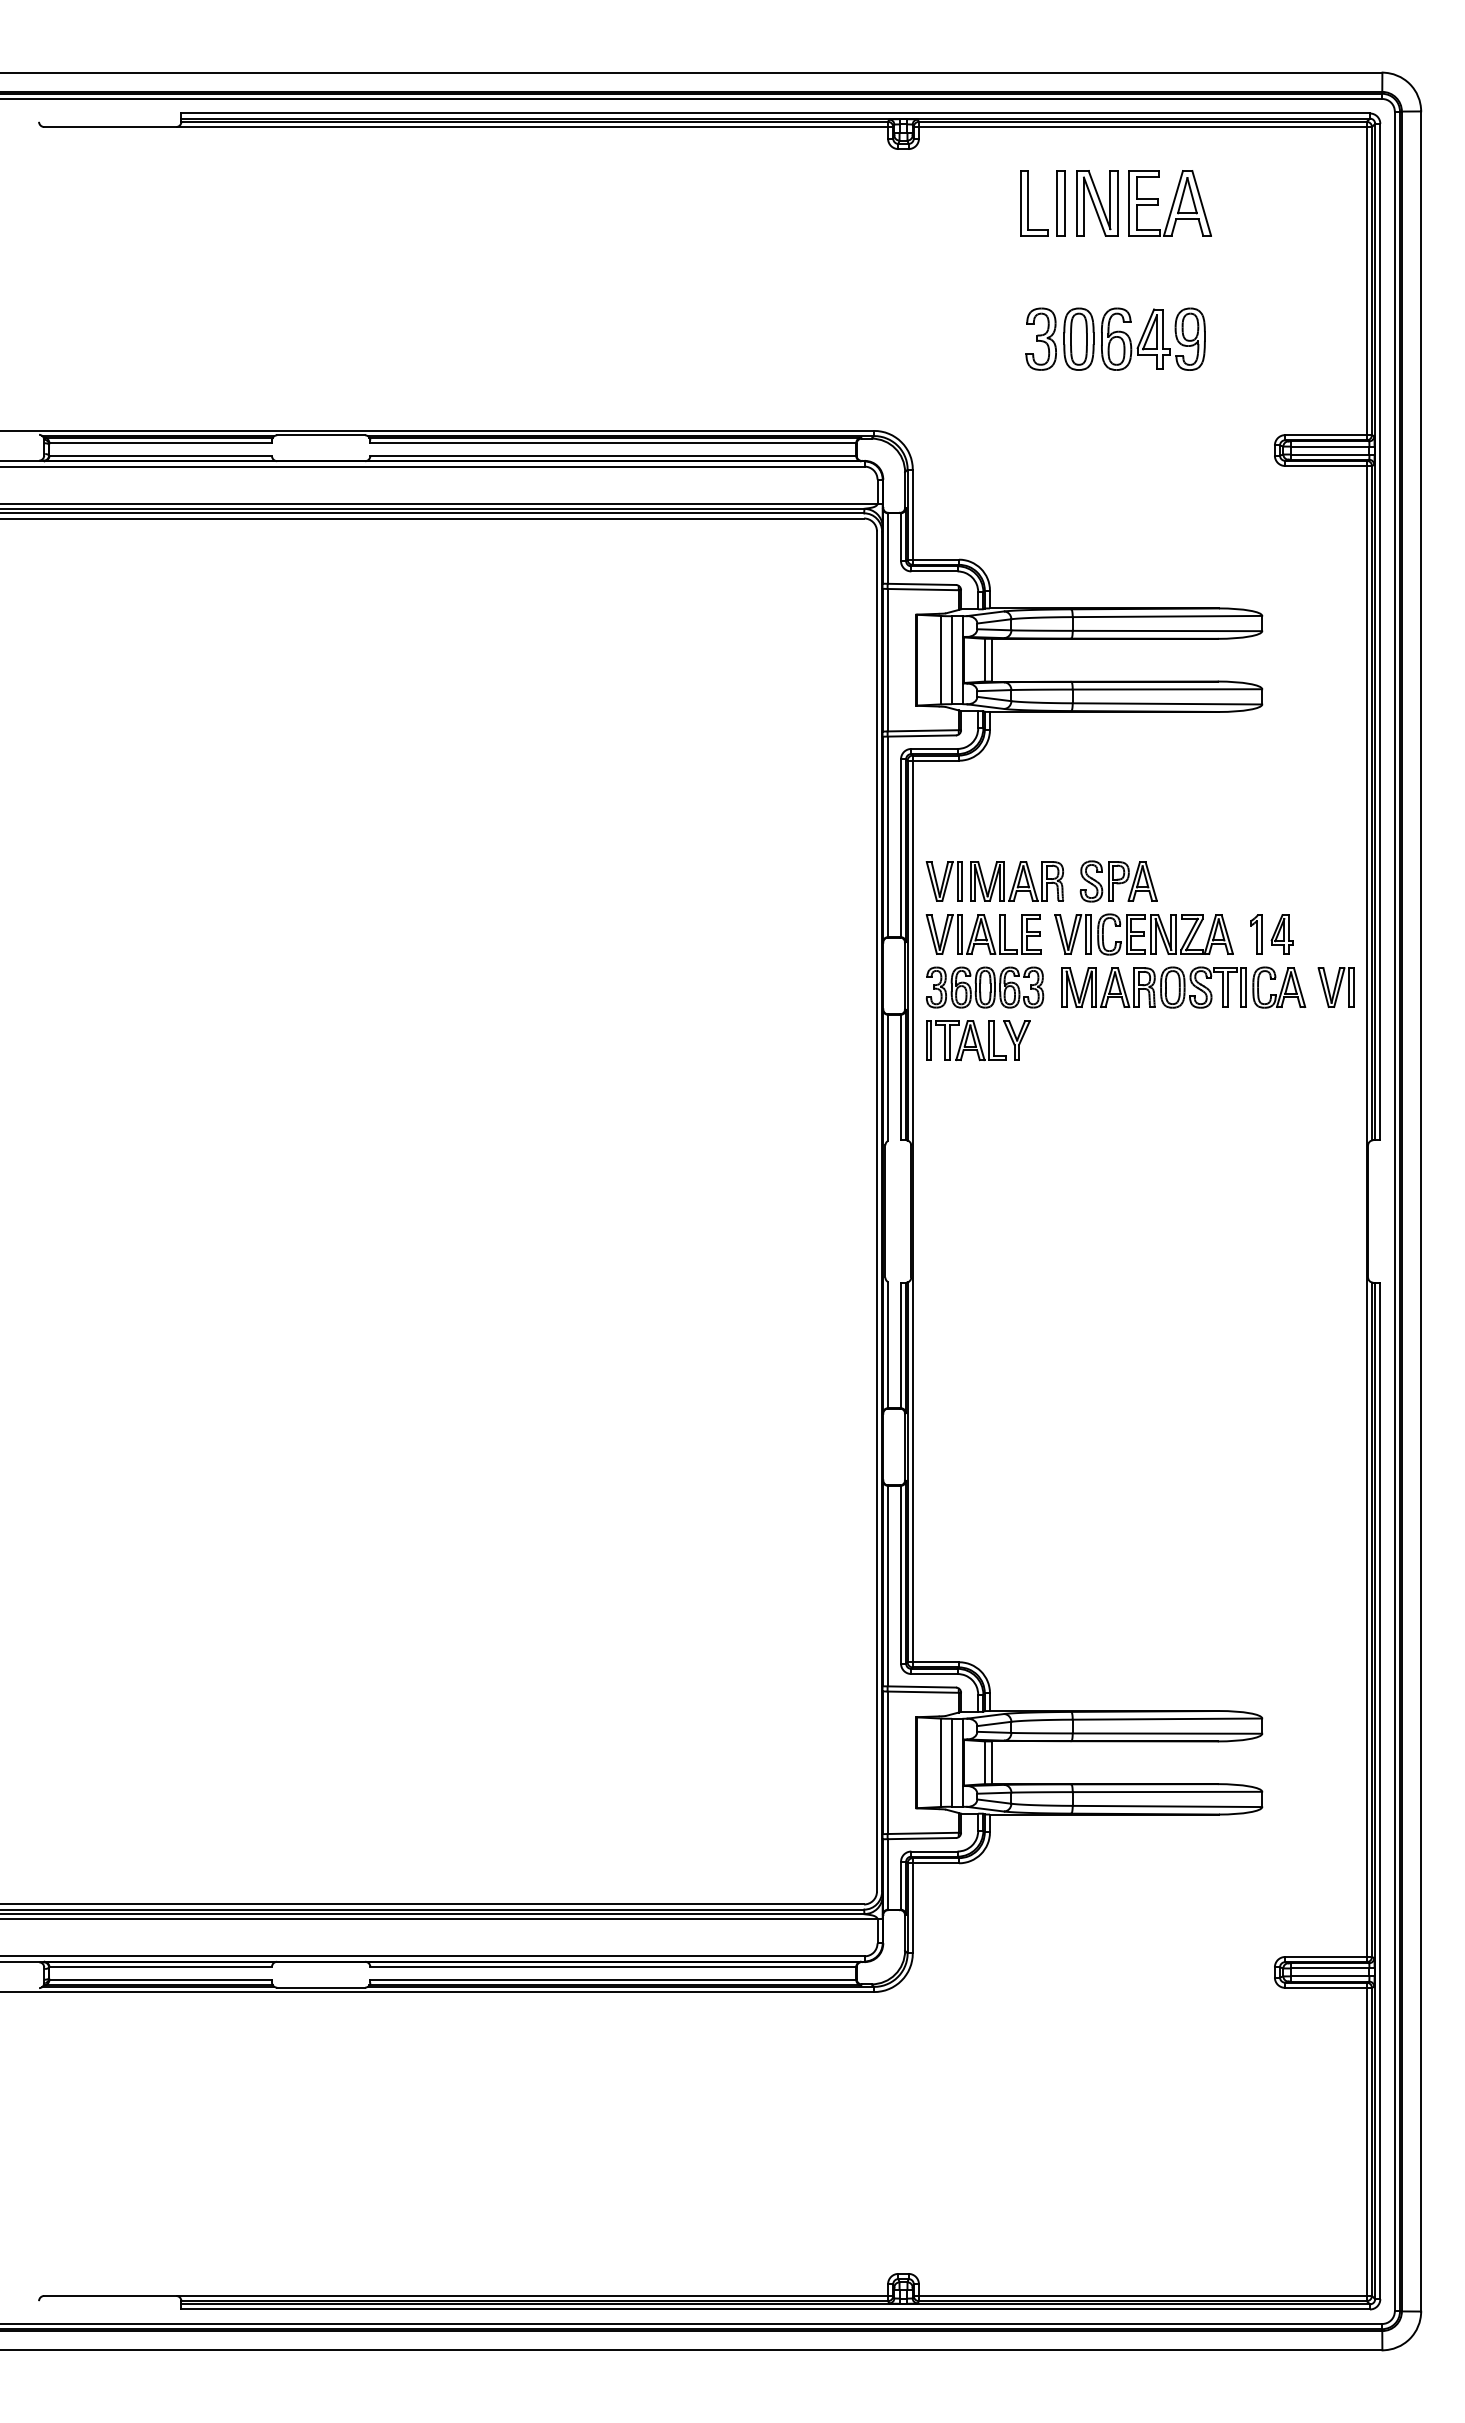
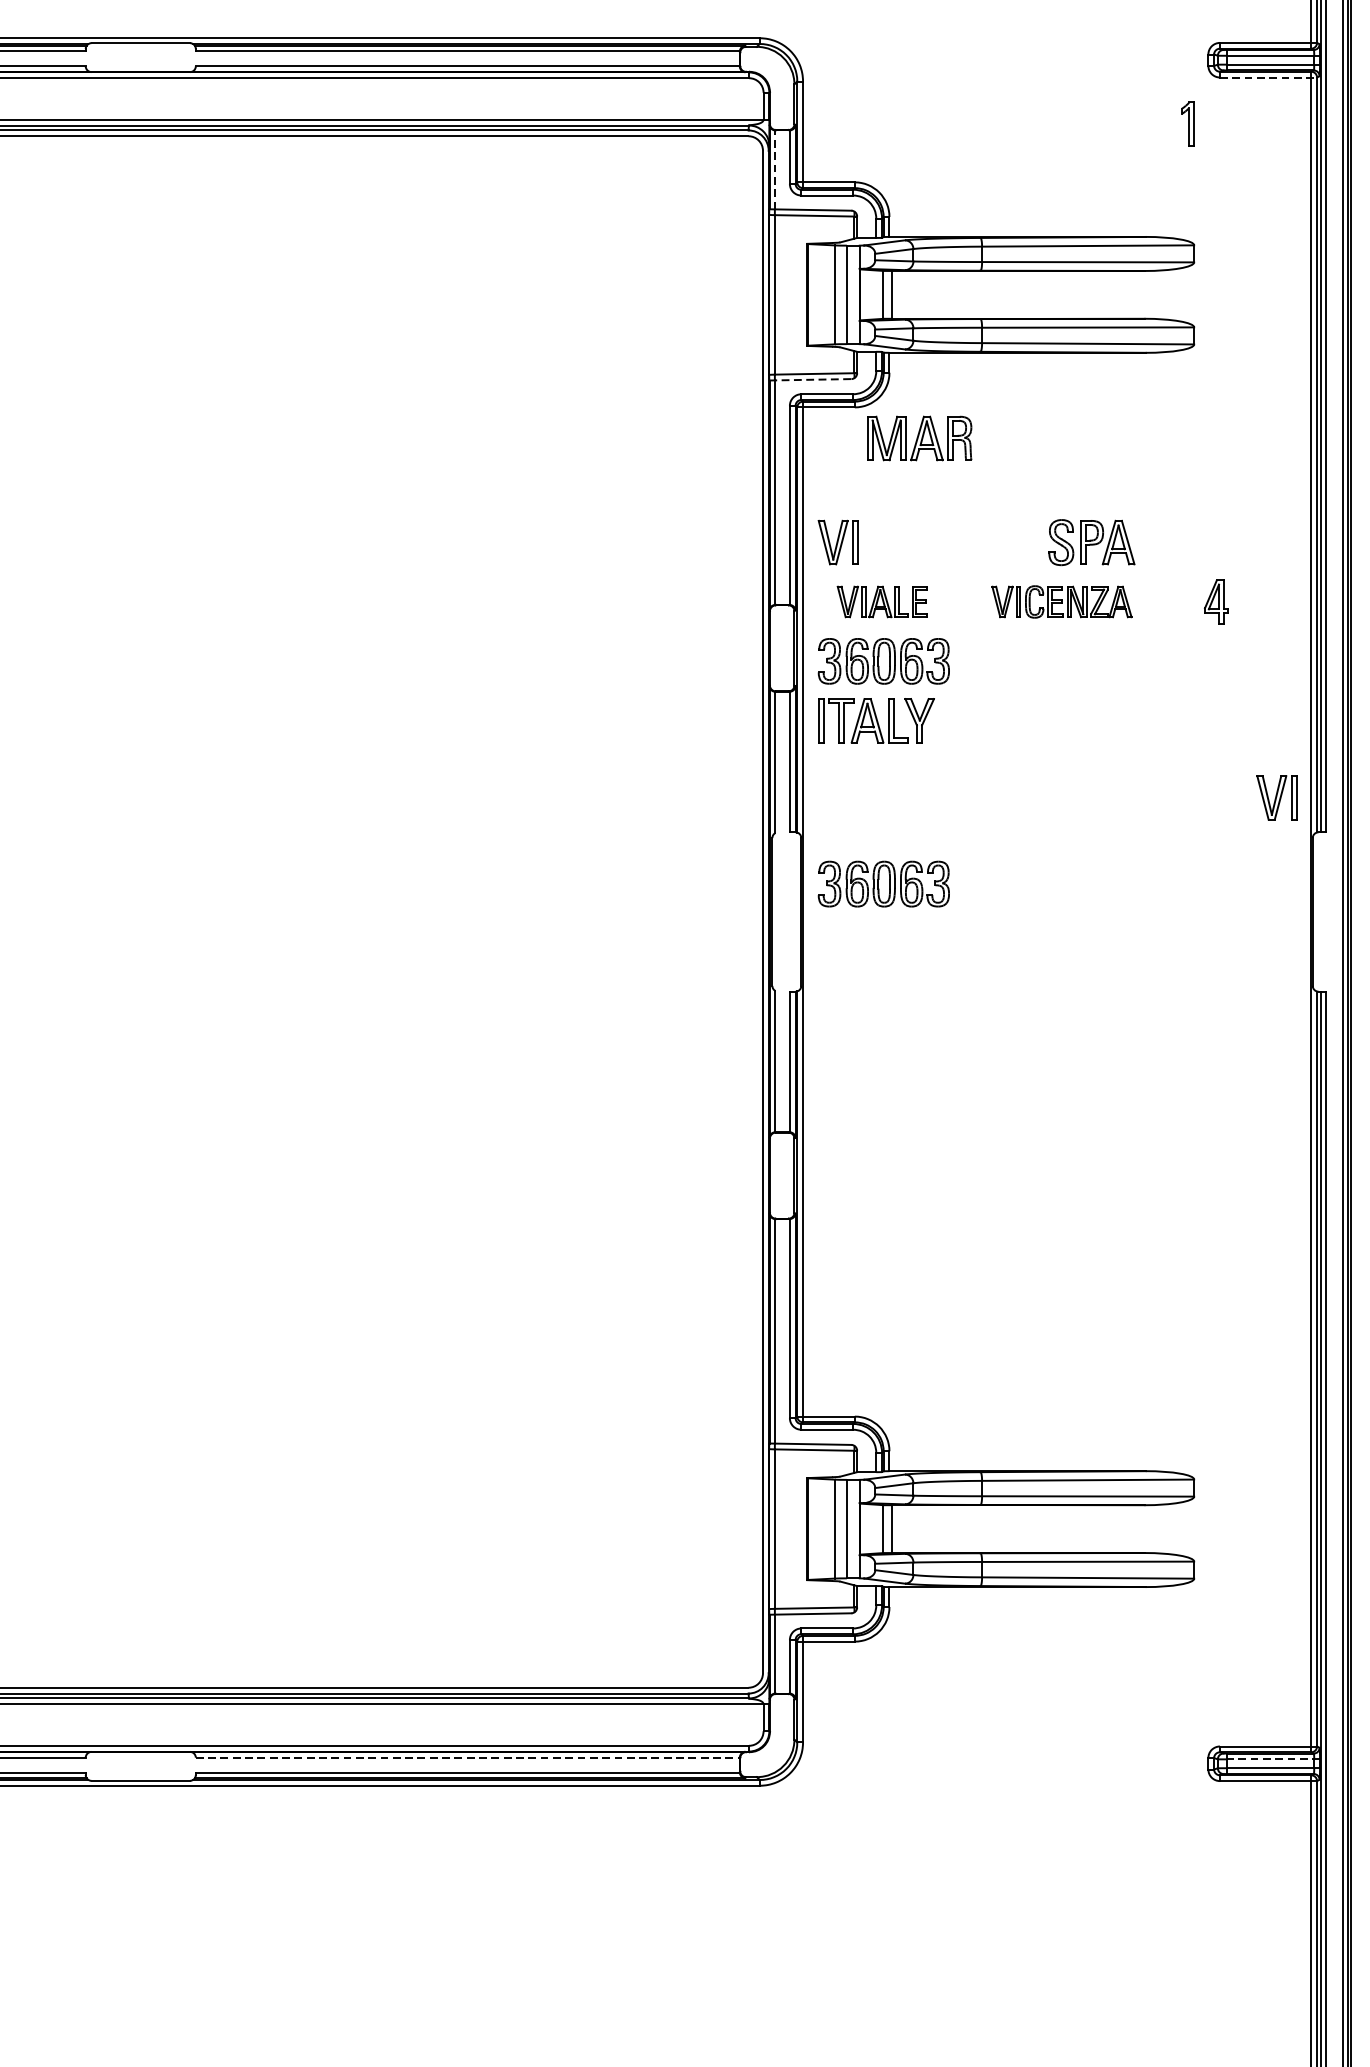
line: (1329, 466) -> (1269, 78), solid -> dashed
line: (888, 548) -> (775, 169), solid -> dashed
line: (919, 736) -> (810, 380), solid -> dashed
part: (1016, 881) -> (919, 438), moved
part: (1118, 881) -> (1091, 542), moved
part: (983, 934) -> (882, 601), size x0.7
part: (1143, 934) -> (1061, 601), size x0.7
part: (1256, 934) -> (1187, 123), moved
part: (1183, 987) -> (1106, 661), removed
part: (1335, 987) -> (1276, 797), moved
part: (985, 1186) -> (884, 884), added
line: (613, 1966) -> (468, 1757), solid -> dashed
line: (1332, 1968) -> (1272, 1759), solid -> dashed

